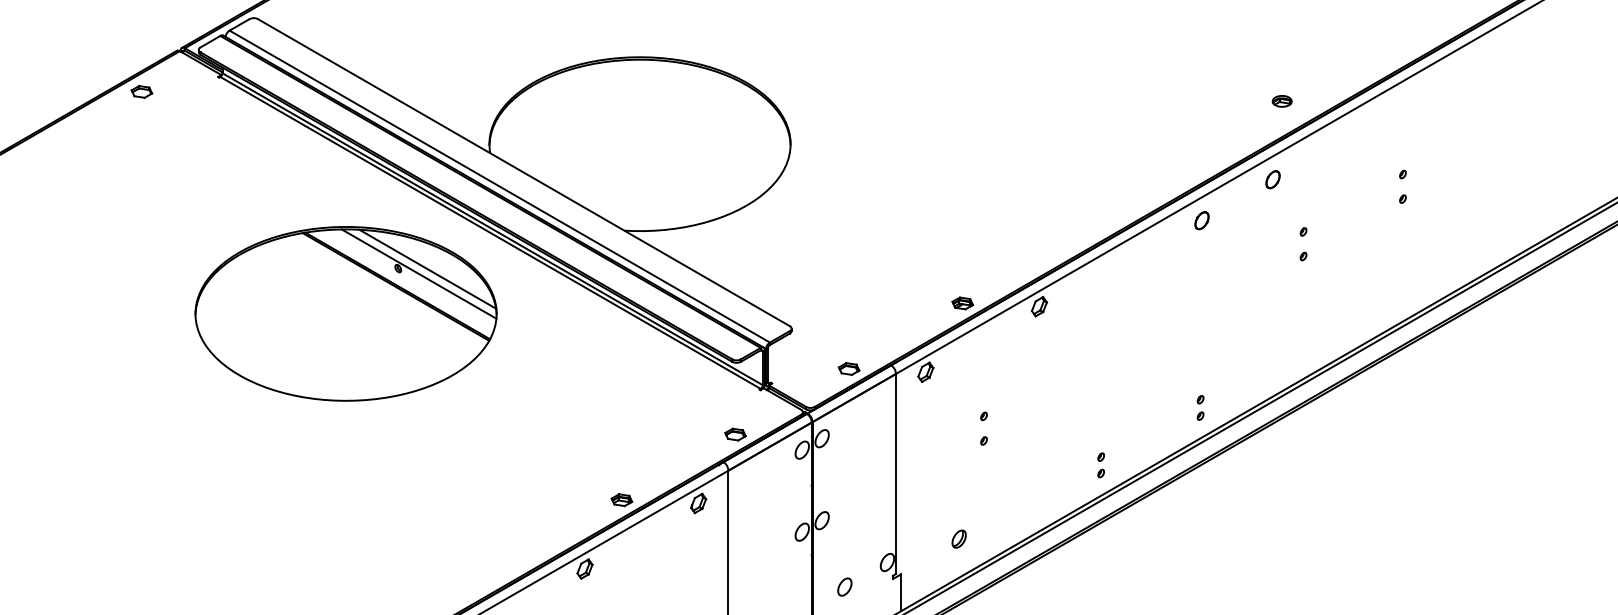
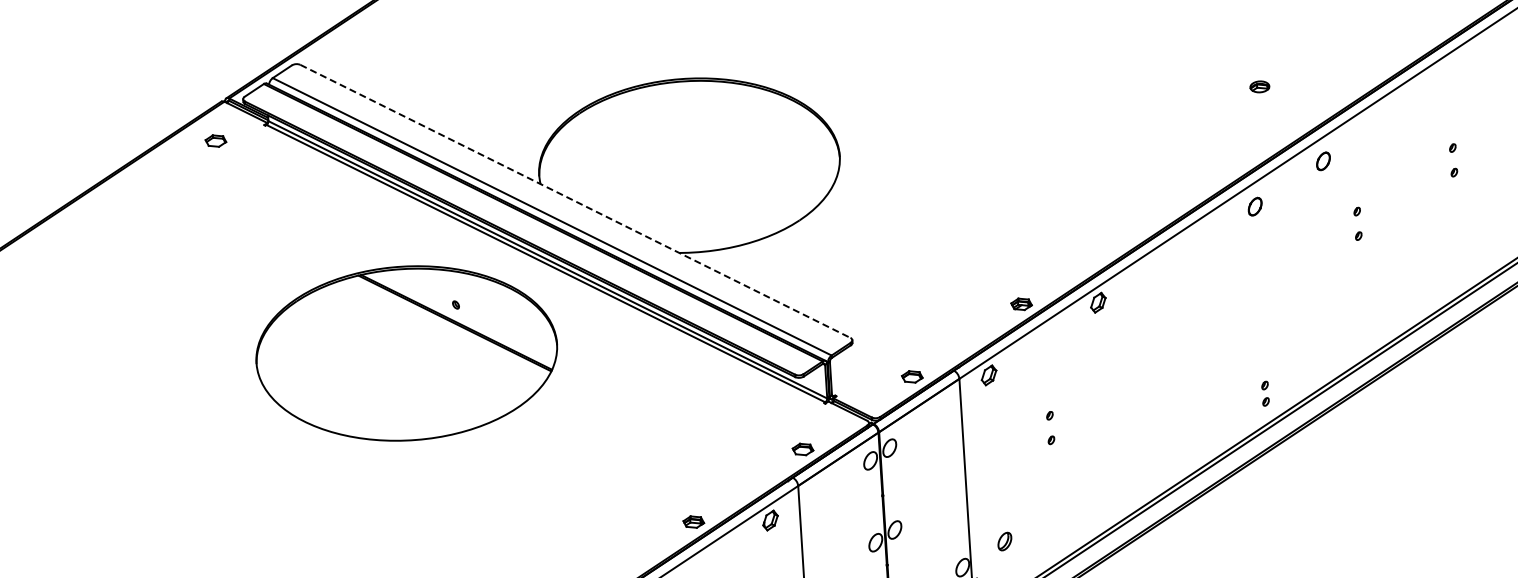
part: (141, 91) -> (215, 140), moved
part: (1281, 101) -> (1259, 87), moved
line: (524, 172) -> (575, 201), solid -> dashed
line: (427, 268) -> (485, 303), removed
line: (418, 273) -> (476, 308), removed
part: (1100, 465) -> (1169, 457), removed
part: (958, 538) -> (1004, 540), moved

